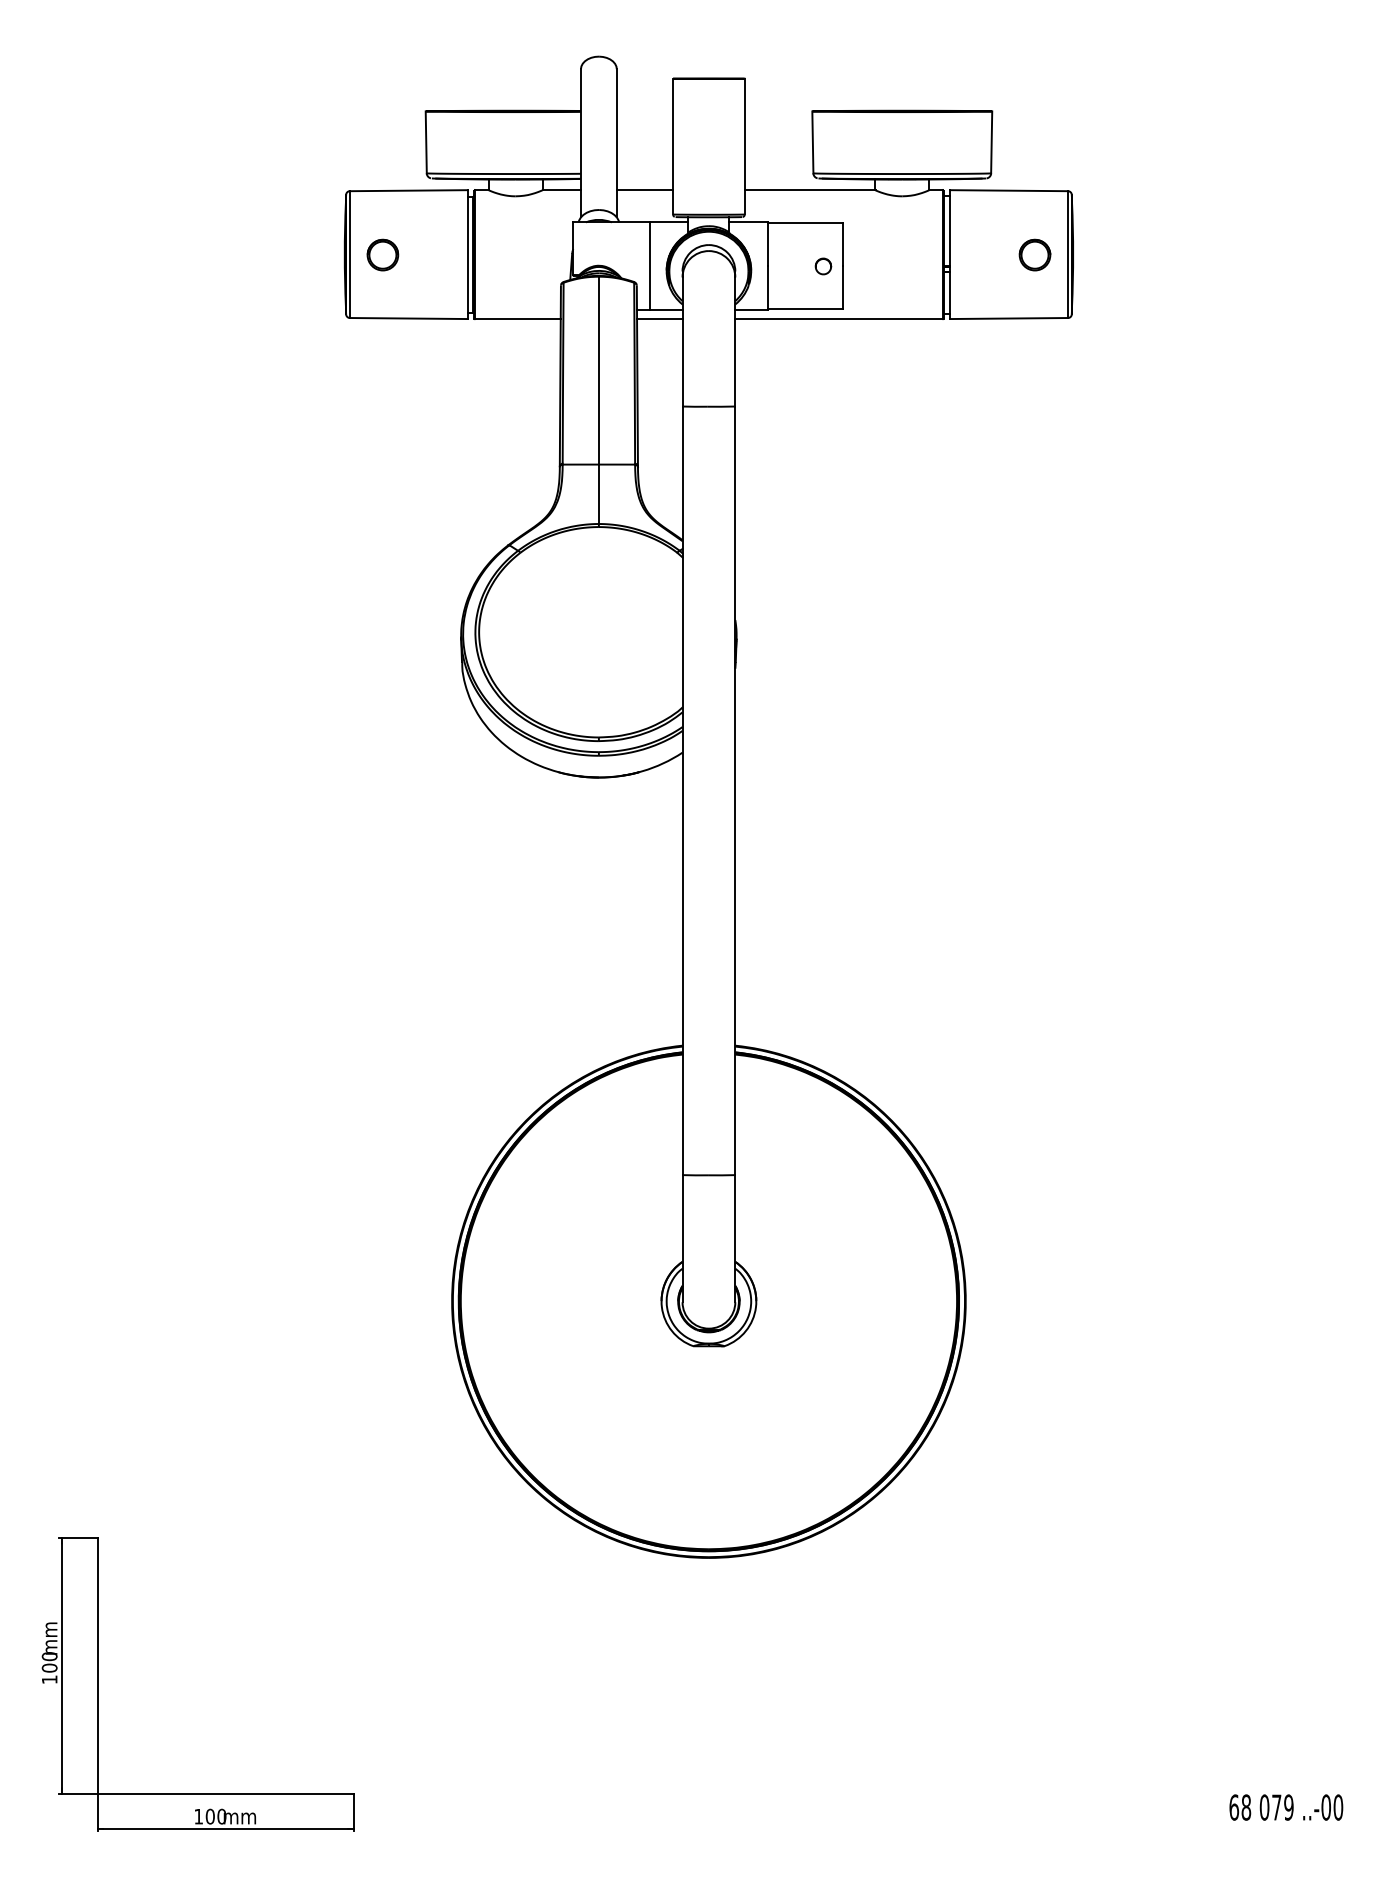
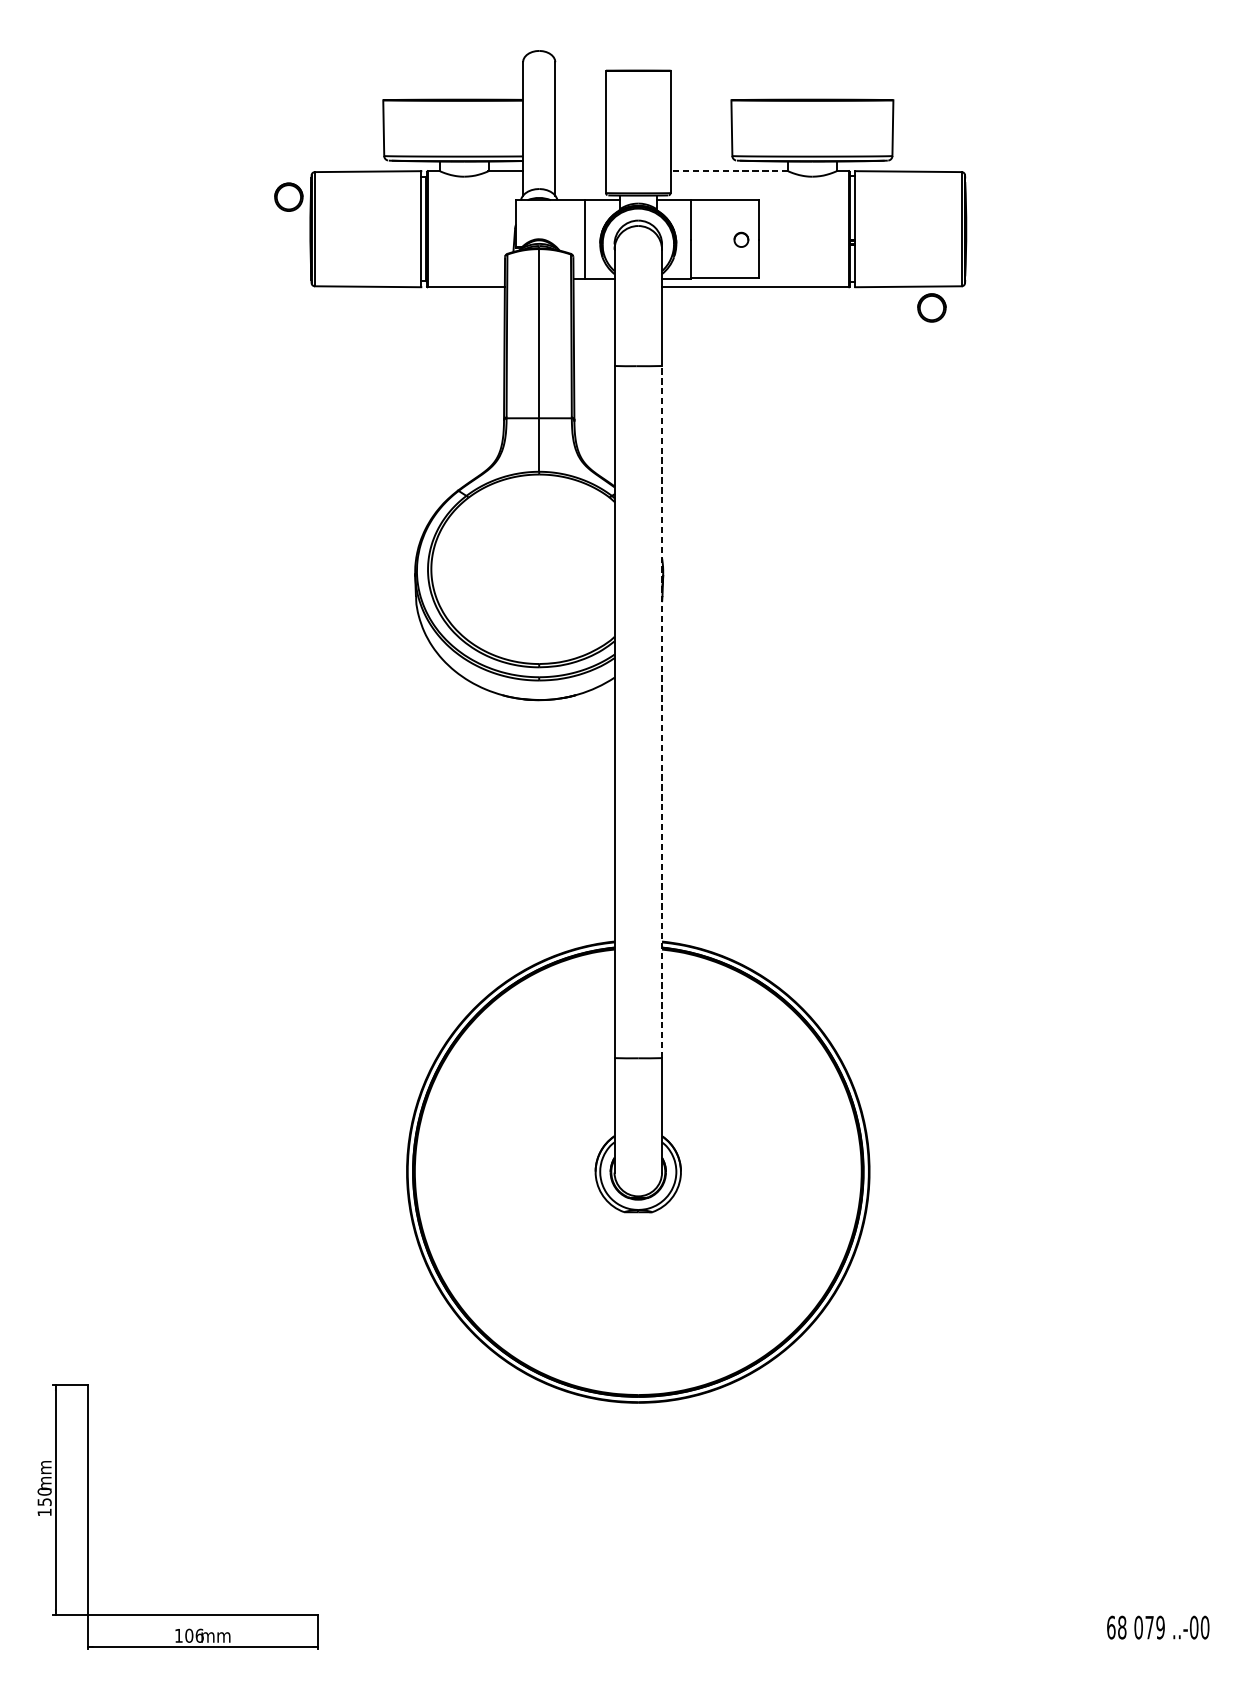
line: (644, 190) -> (580, 171), removed
line: (809, 190) -> (728, 171), solid -> dashed
part: (382, 254) -> (288, 196), moved
part: (1034, 254) -> (931, 307), moved
line: (659, 319) -> (593, 287), removed
line: (735, 790) -> (662, 711), solid -> dashed
text: (49, 1667) -> (44, 1501), 100 -> 150
text: (221, 1816) -> (199, 1635), 100 -> 106

